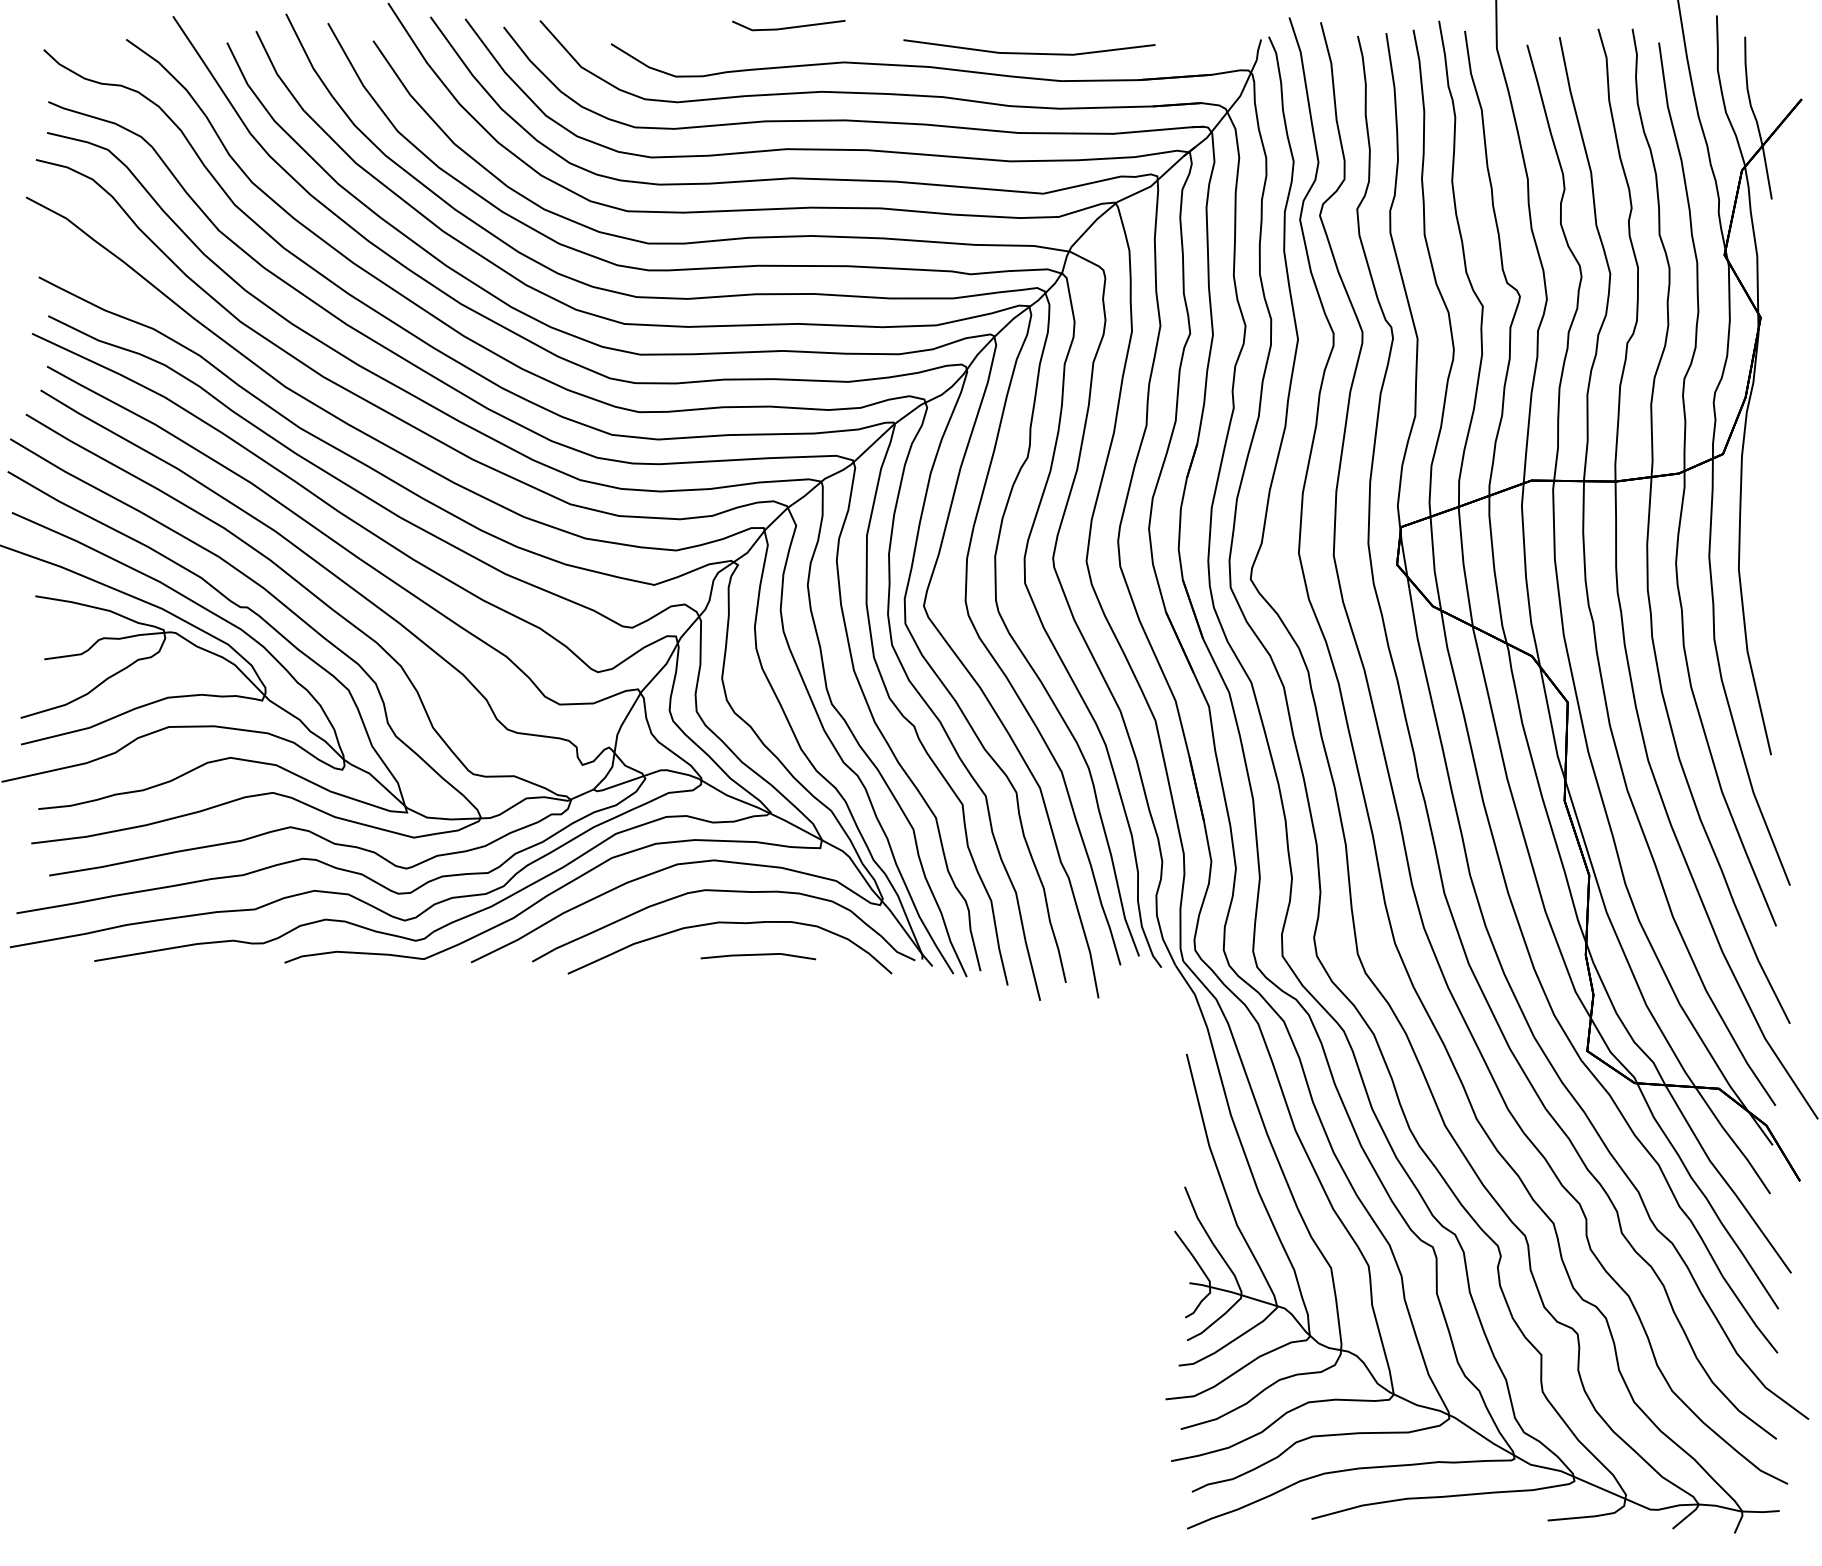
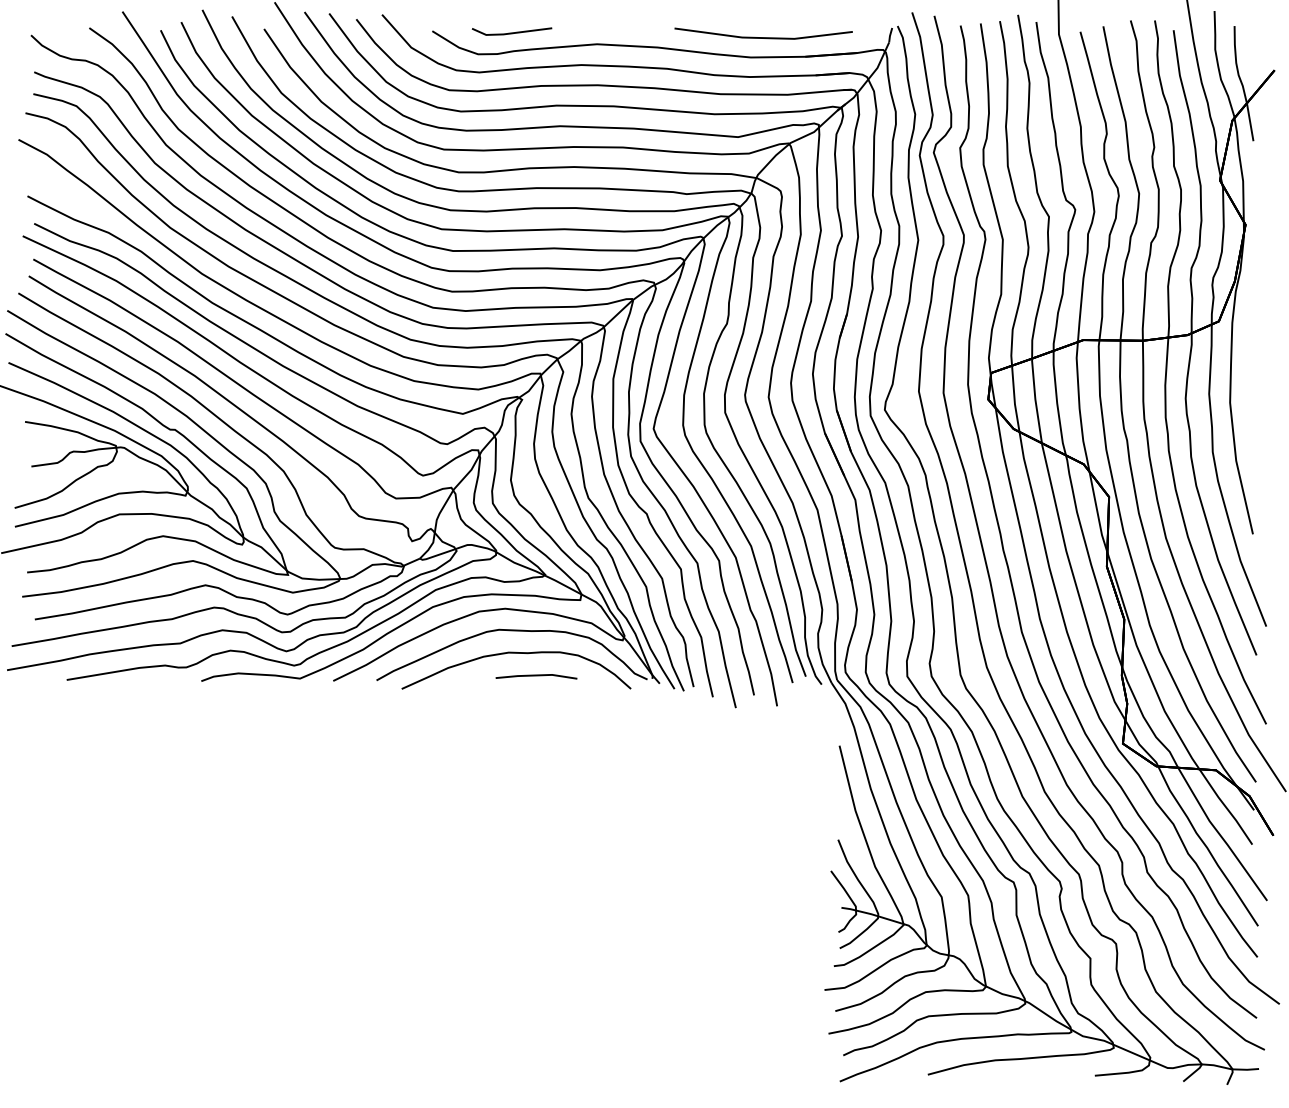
line: (788, 27) -> (511, 32), moved
line: (1029, 52) -> (763, 37), moved

